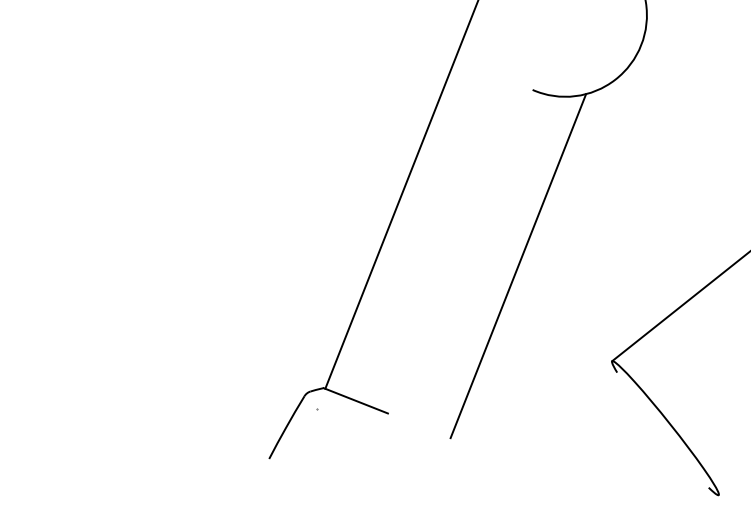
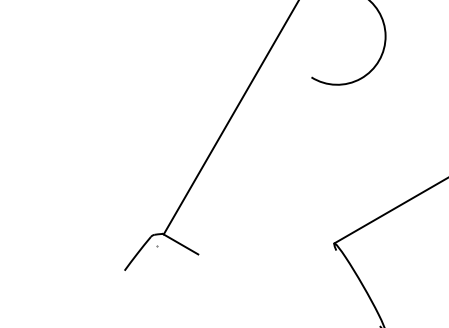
line: (518, 266) -> (287, 179), removed

